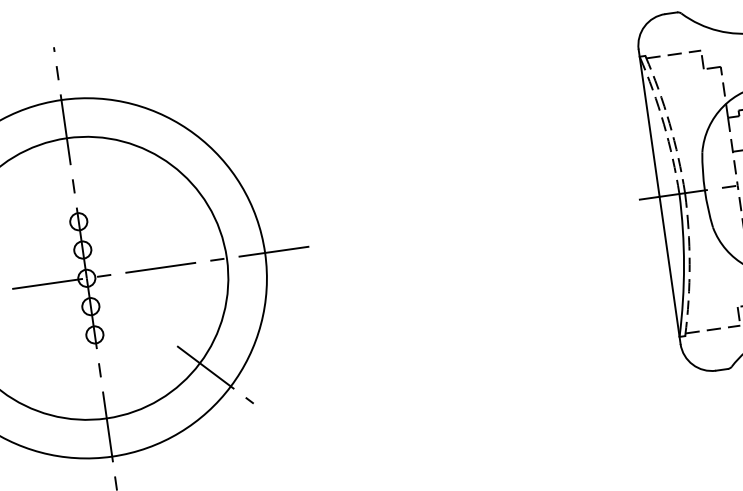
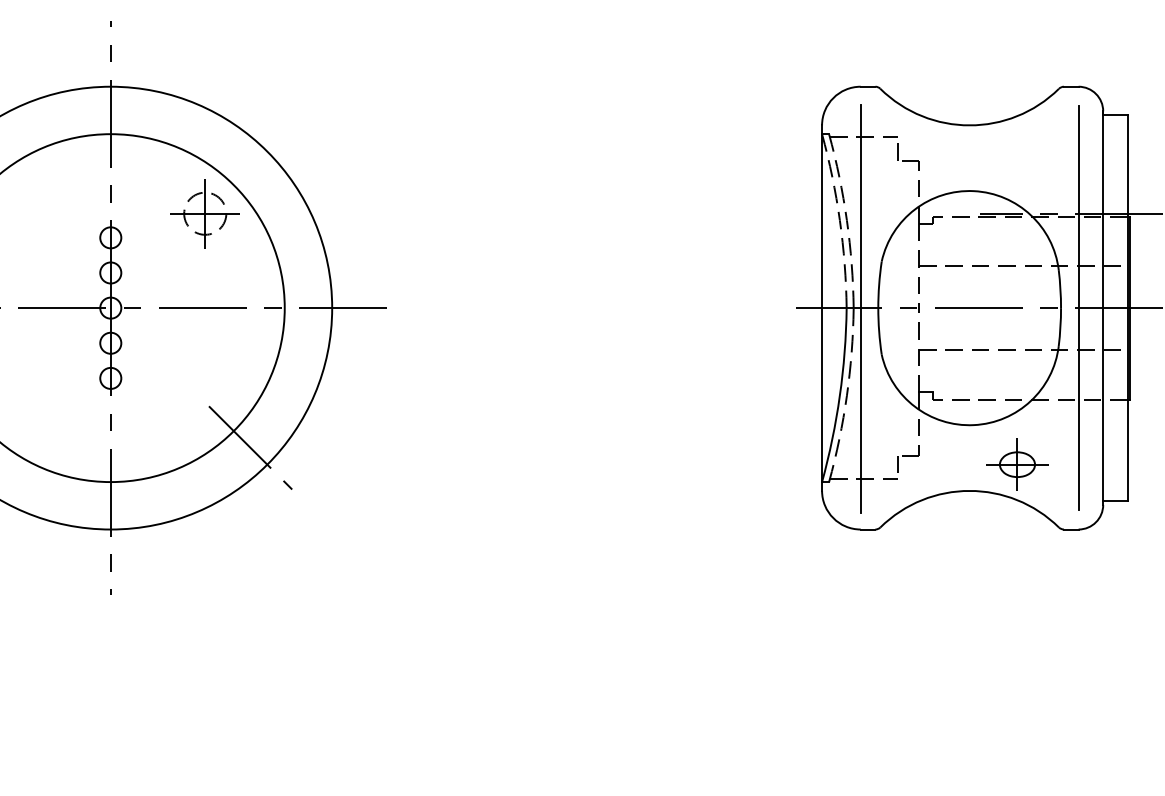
part: (151, 191) -> (204, 213), added
line: (690, 192) -> (860, 308), added

